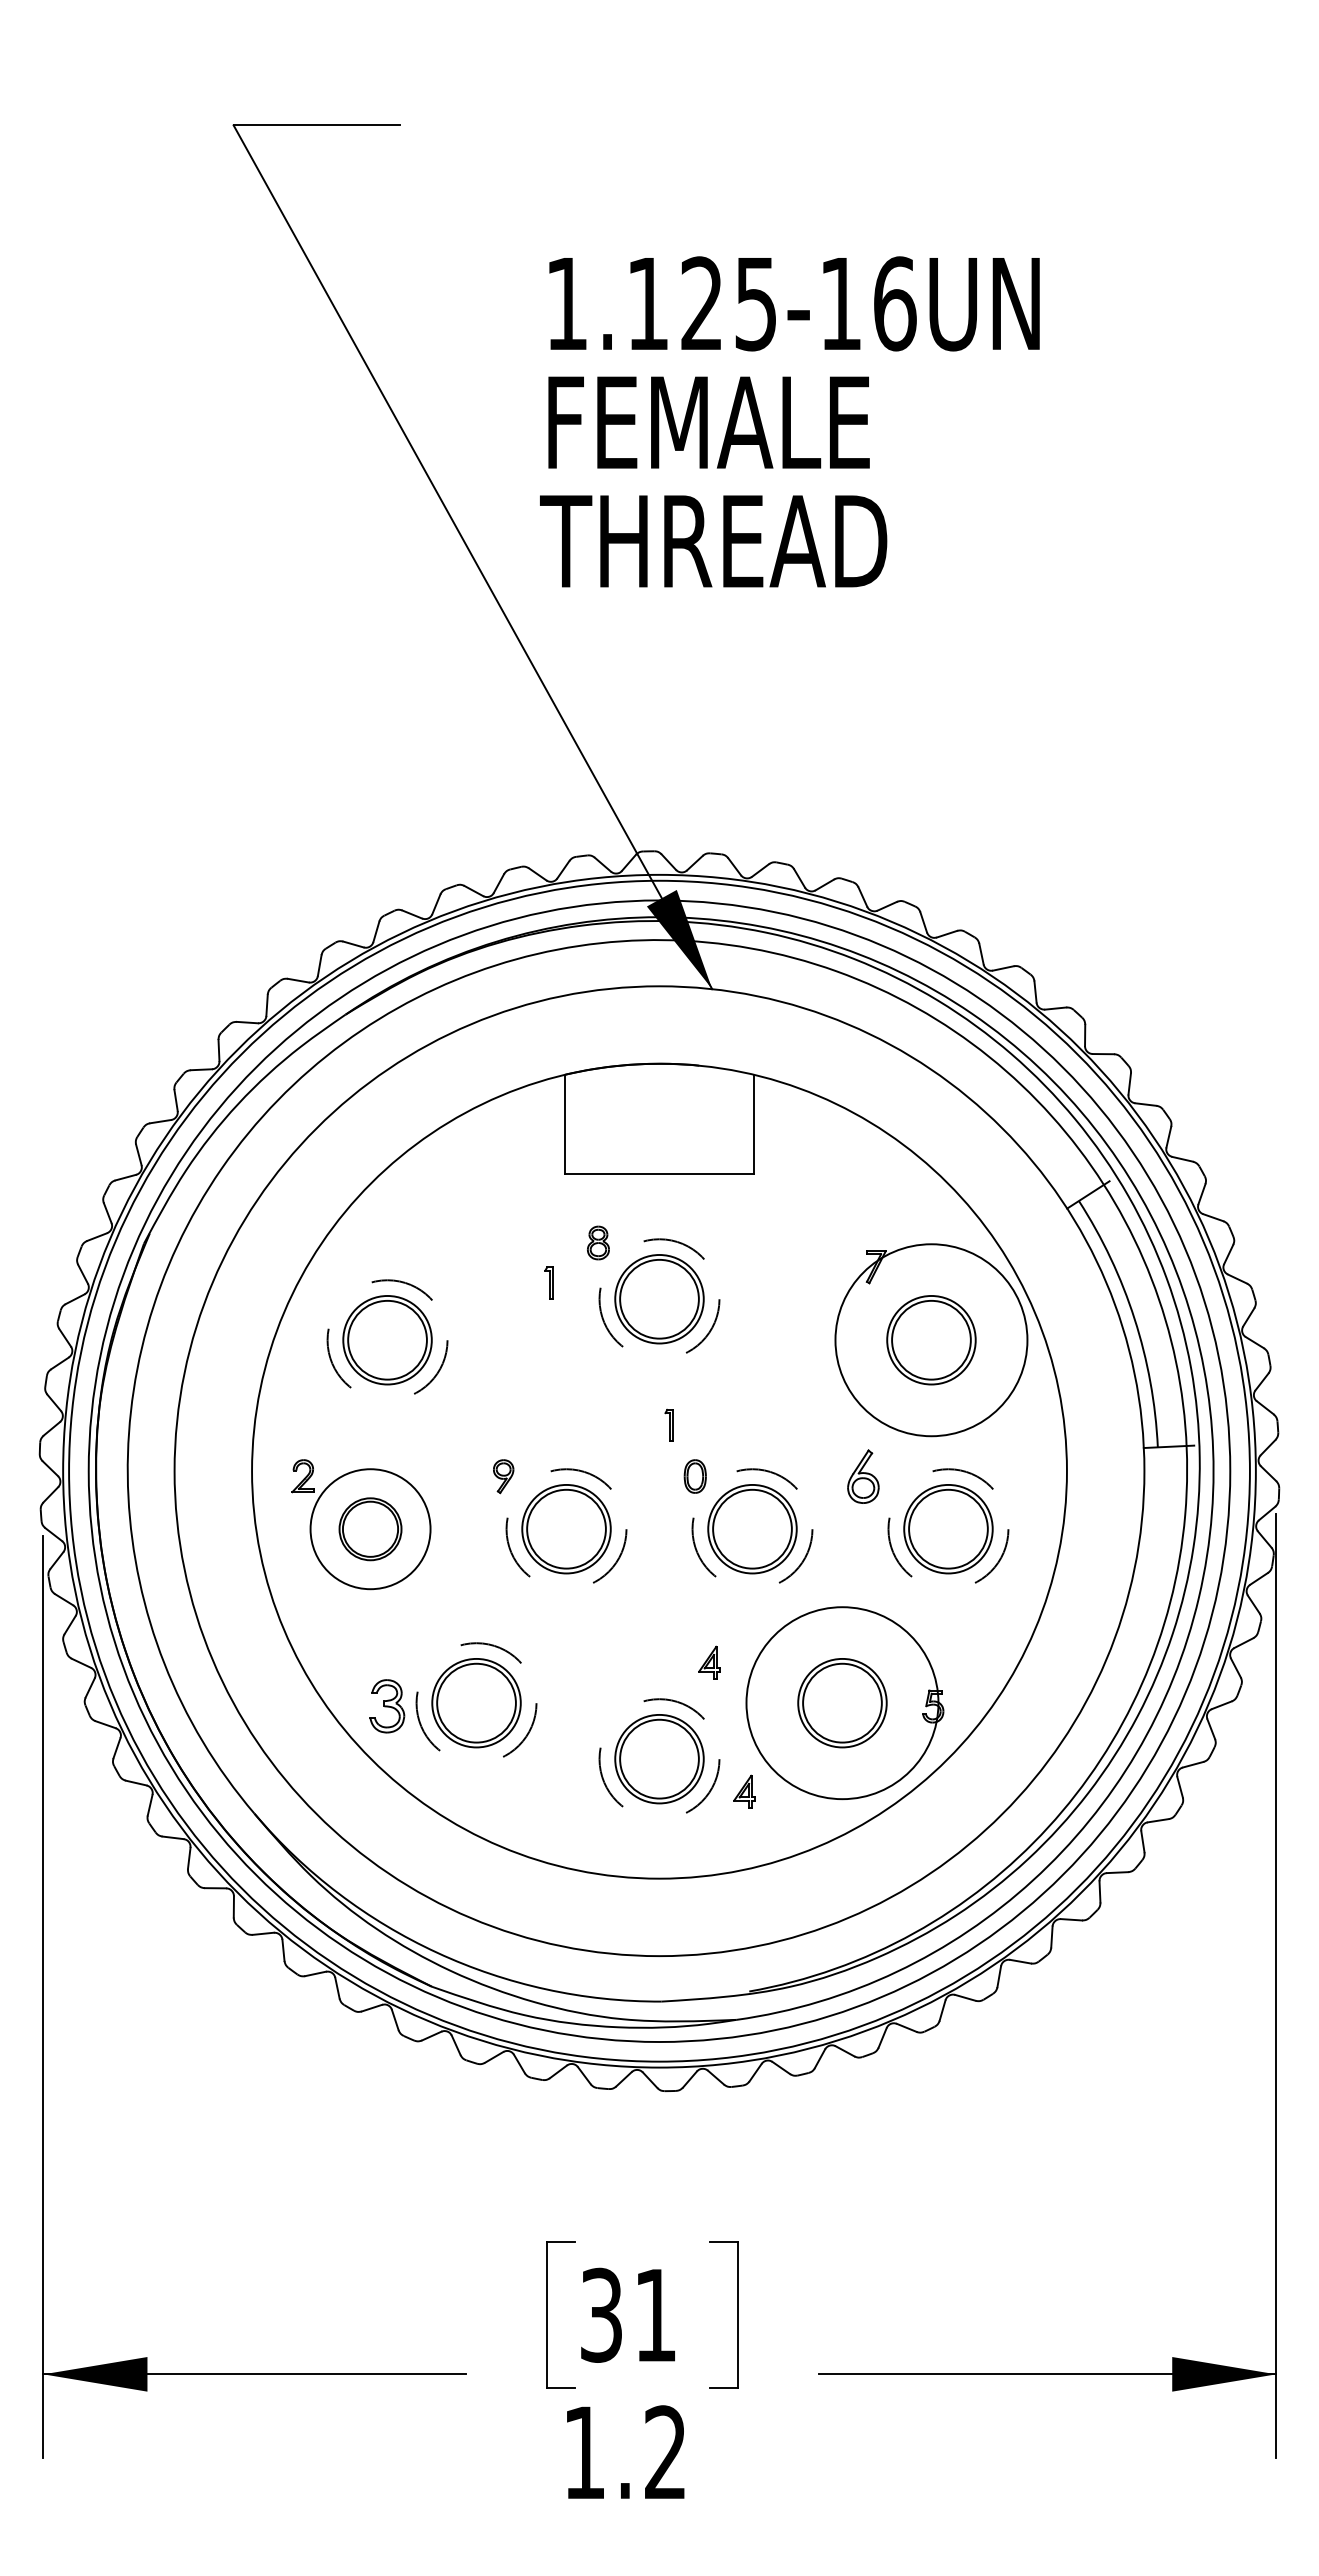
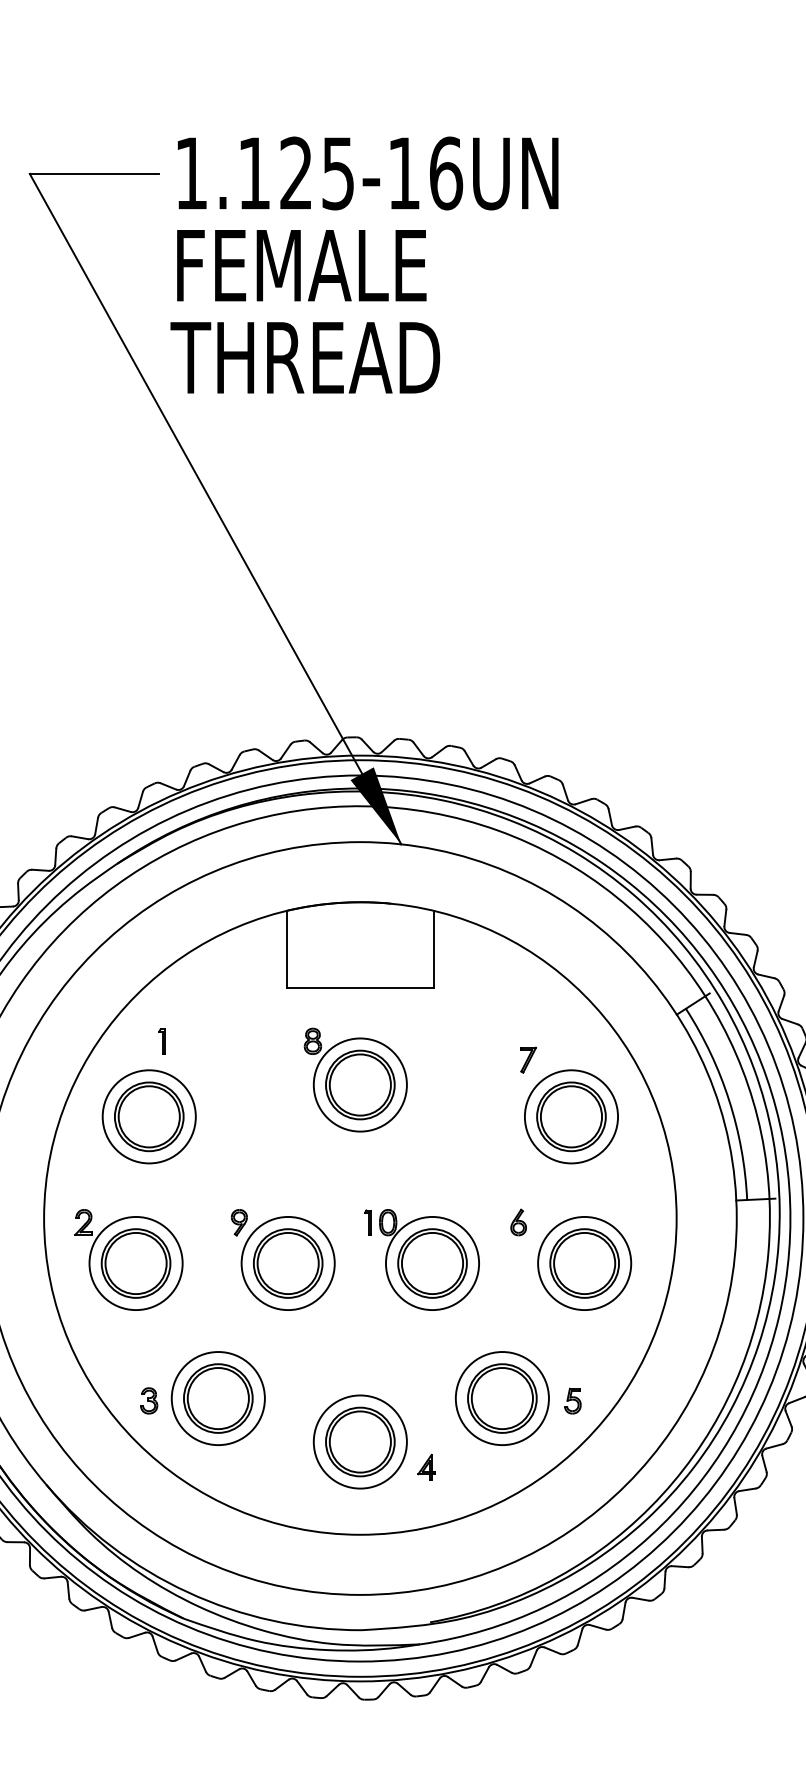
text: (789, 421) -> (364, 264), moved
part: (548, 1282) -> (161, 1040), moved
circle: (659, 1299) -> (360, 1085), dashed -> solid
circle: (387, 1340) -> (149, 1117), dashed -> solid
circle: (931, 1340) -> (571, 1117), size x0.62
part: (668, 1424) -> (367, 1221), moved
part: (863, 1475) -> (518, 1221), size x0.62
part: (370, 1529) -> (136, 1263), size x1.43
circle: (566, 1529) -> (288, 1263), dashed -> solid
circle: (752, 1529) -> (432, 1263), dashed -> solid
circle: (948, 1529) -> (584, 1263), dashed -> solid
part: (709, 1662) -> (399, 1366), removed
circle: (476, 1703) -> (218, 1398), dashed -> solid
circle: (842, 1703) -> (502, 1398), size x0.62
part: (387, 1705) -> (149, 1400), size x0.62
circle: (659, 1759) -> (360, 1442), dashed -> solid

